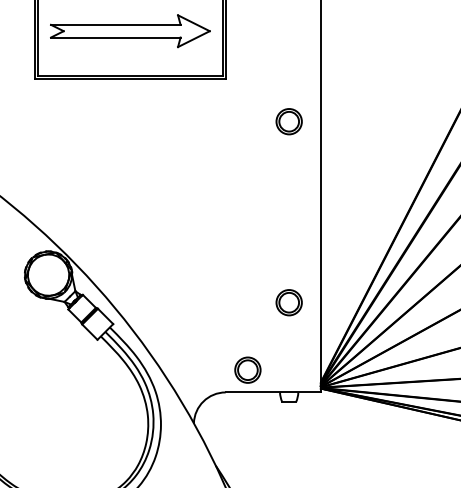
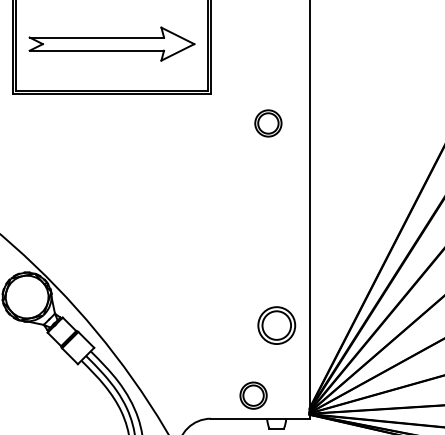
part: (288, 121) -> (267, 123), moved
part: (288, 302) -> (275, 325), size x1.4
part: (247, 369) -> (253, 394), moved

